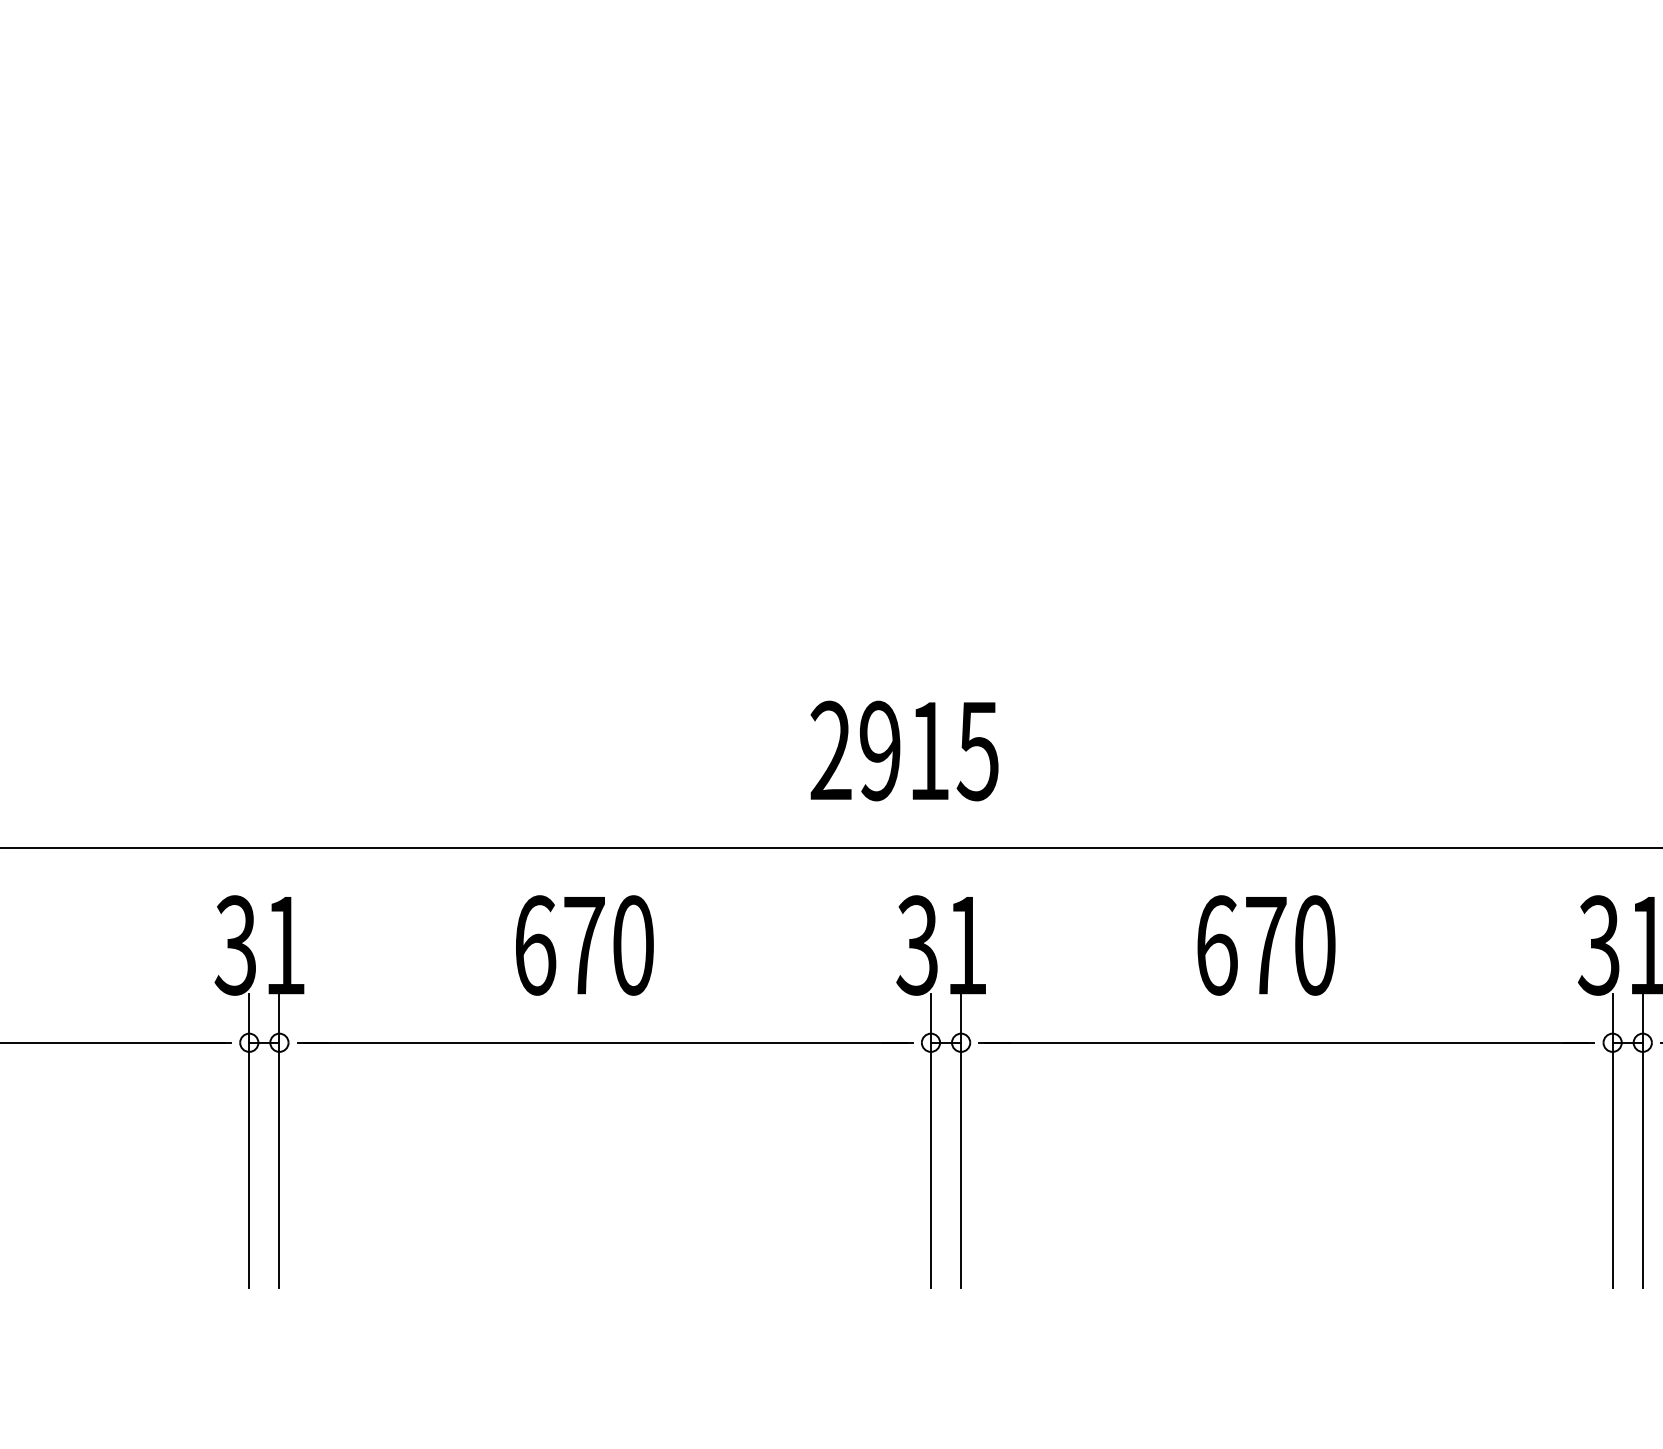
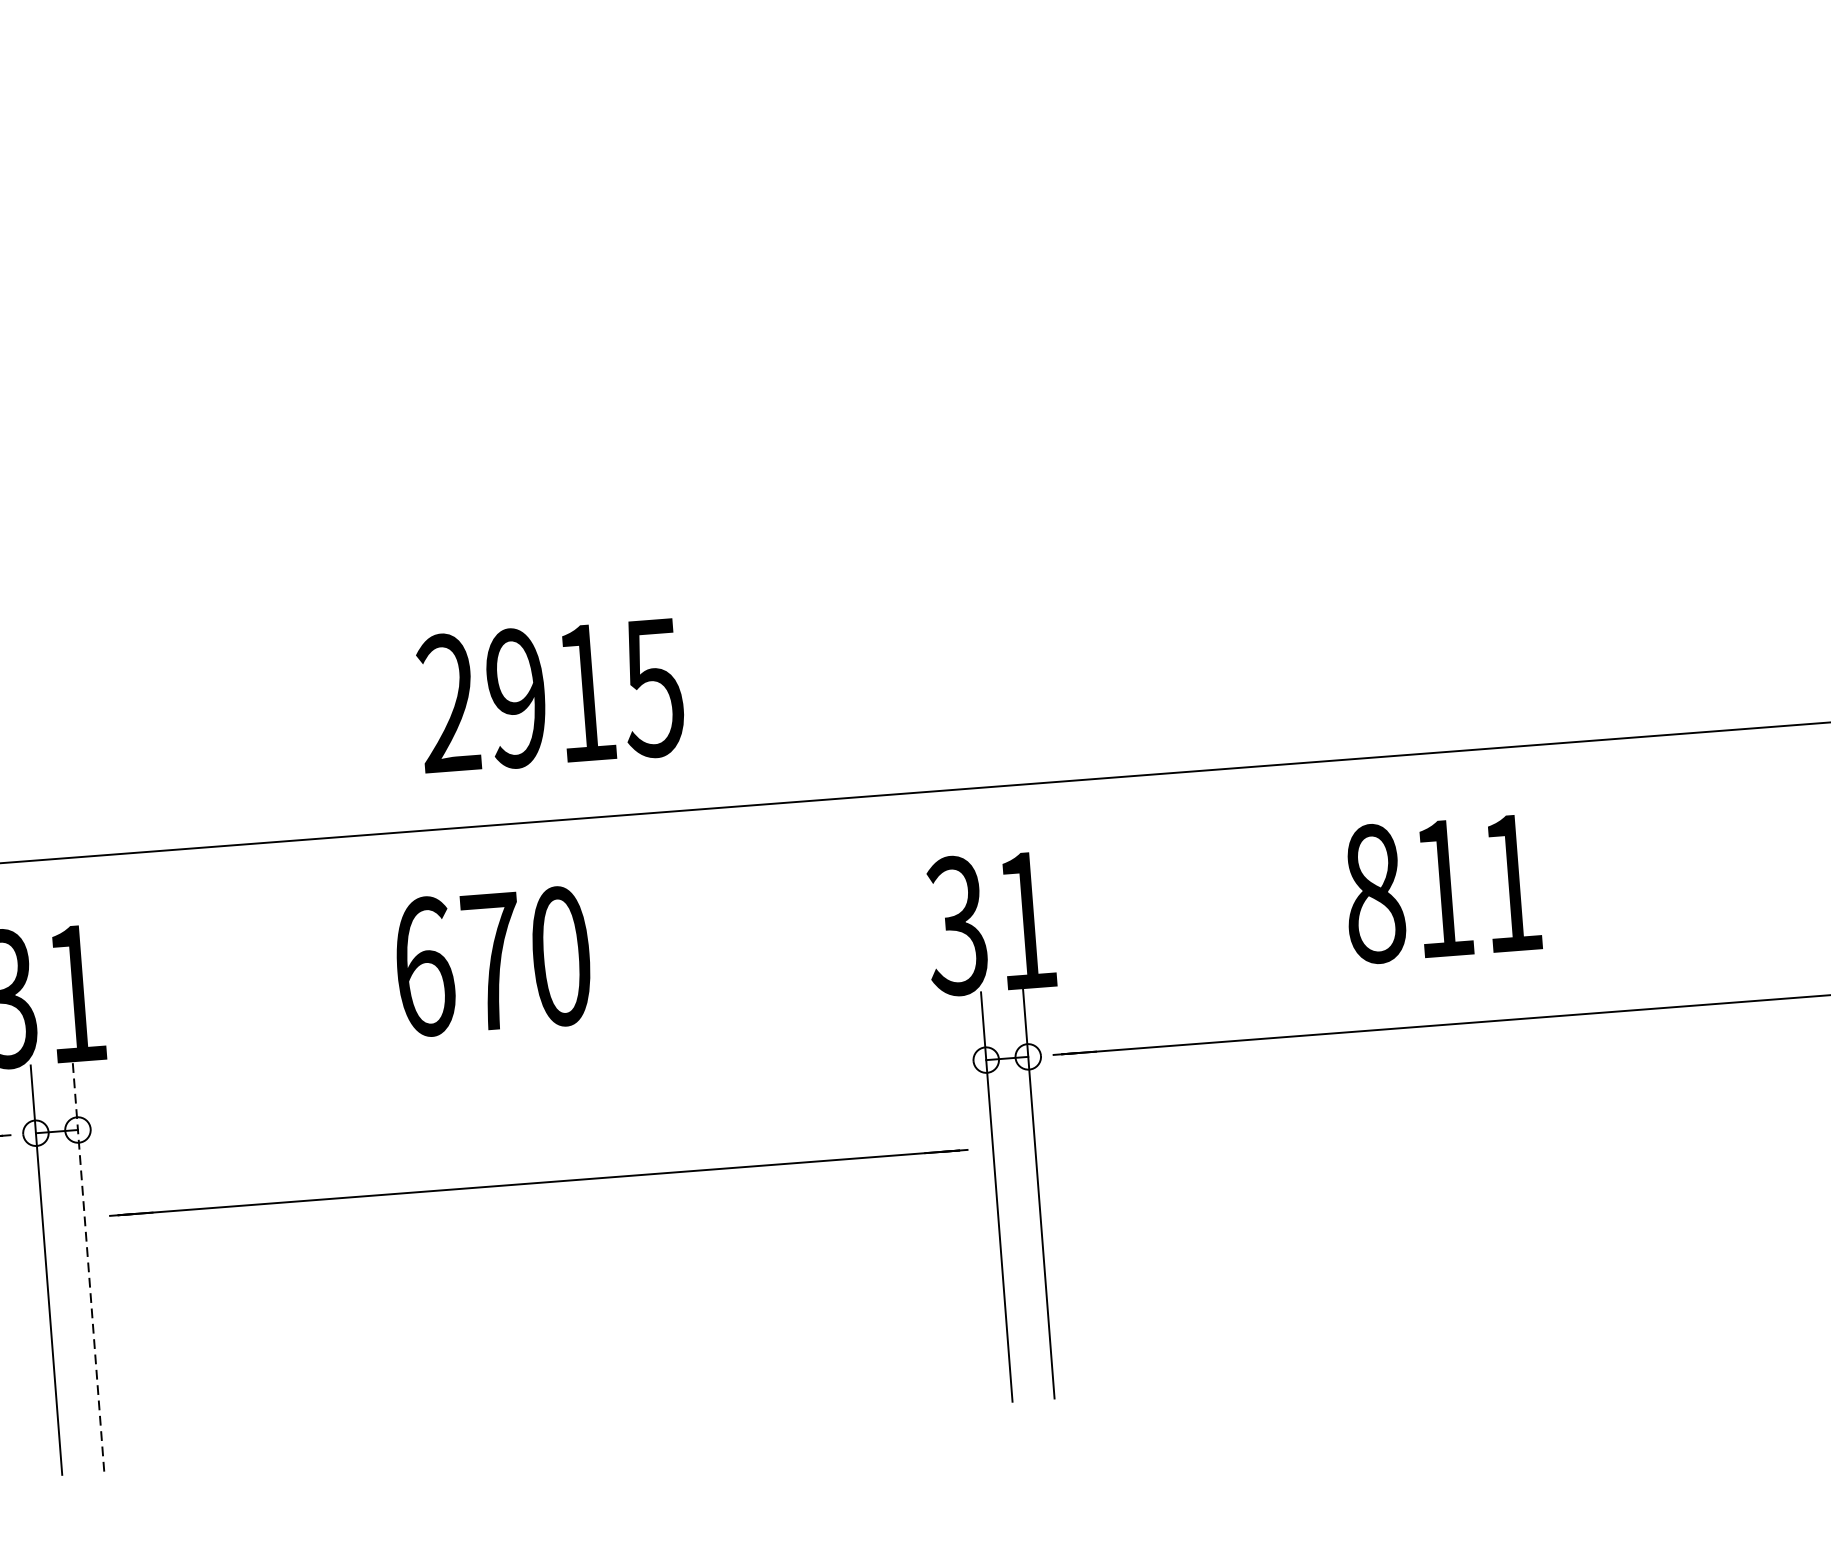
text: (904, 750) -> (550, 694), moved
text: (1265, 945) -> (1442, 888), 670 -> 811
line: (605, 1042) -> (539, 1182), moved
line: (279, 1141) -> (88, 1267), solid -> dashed

